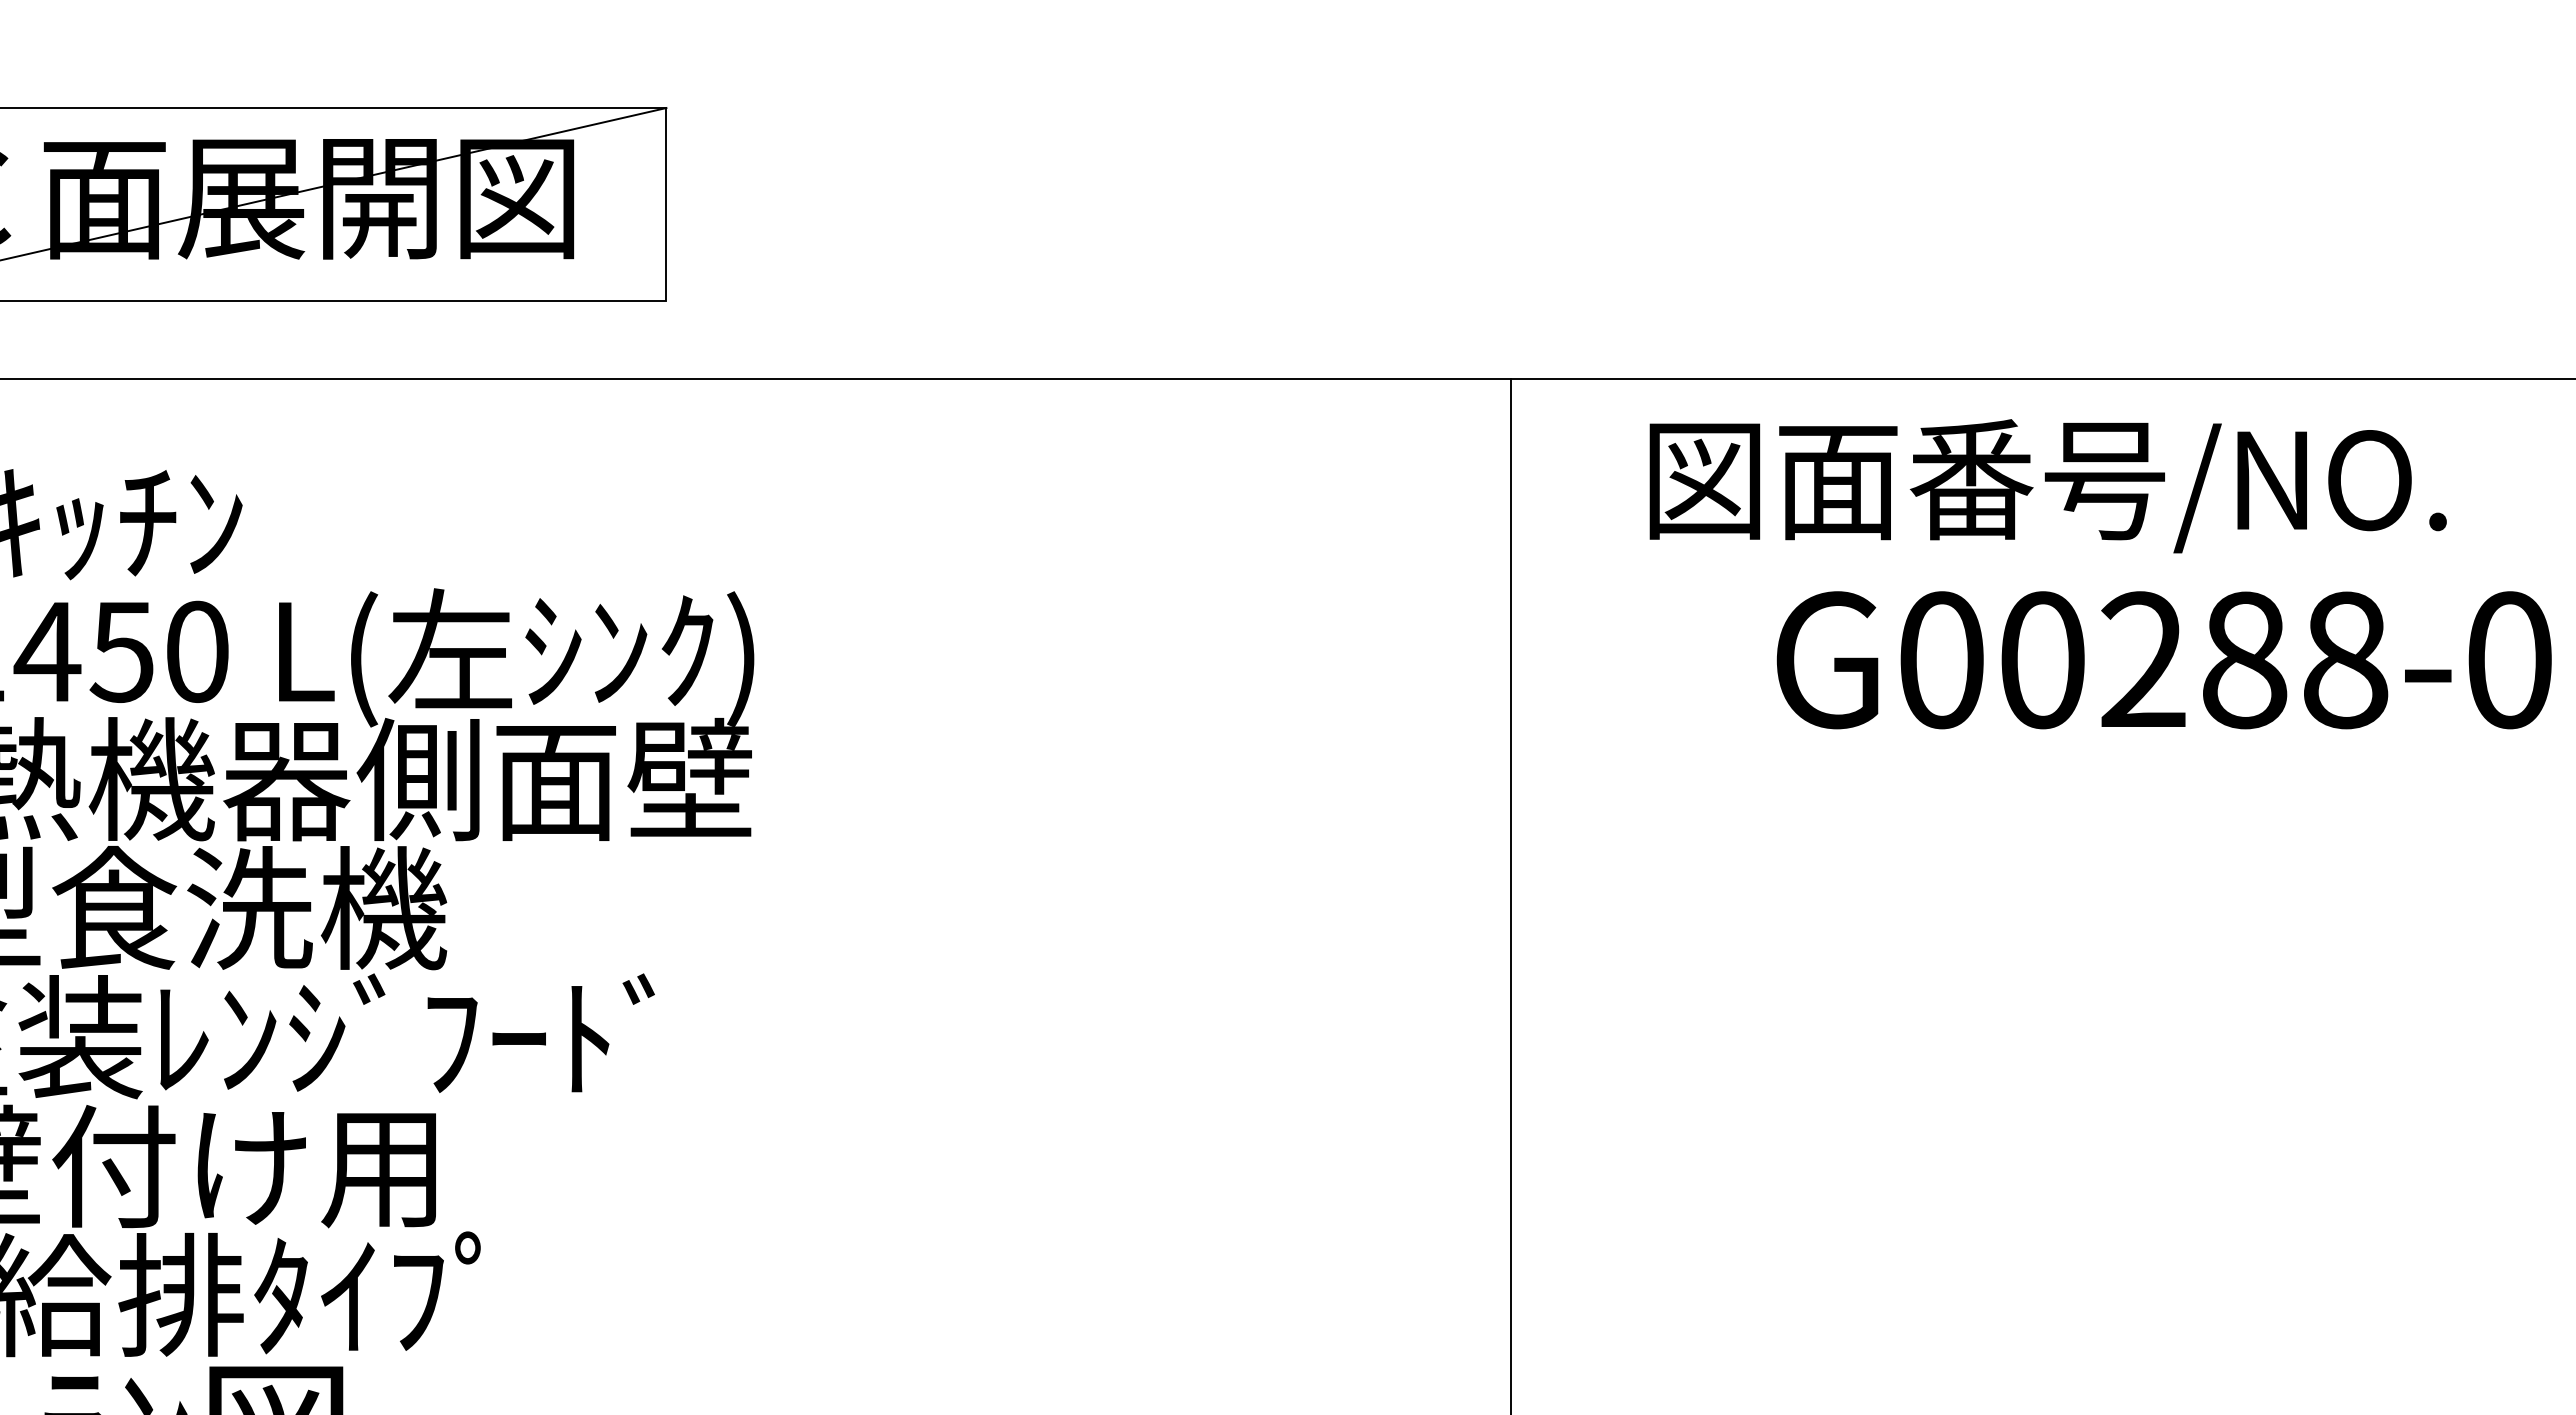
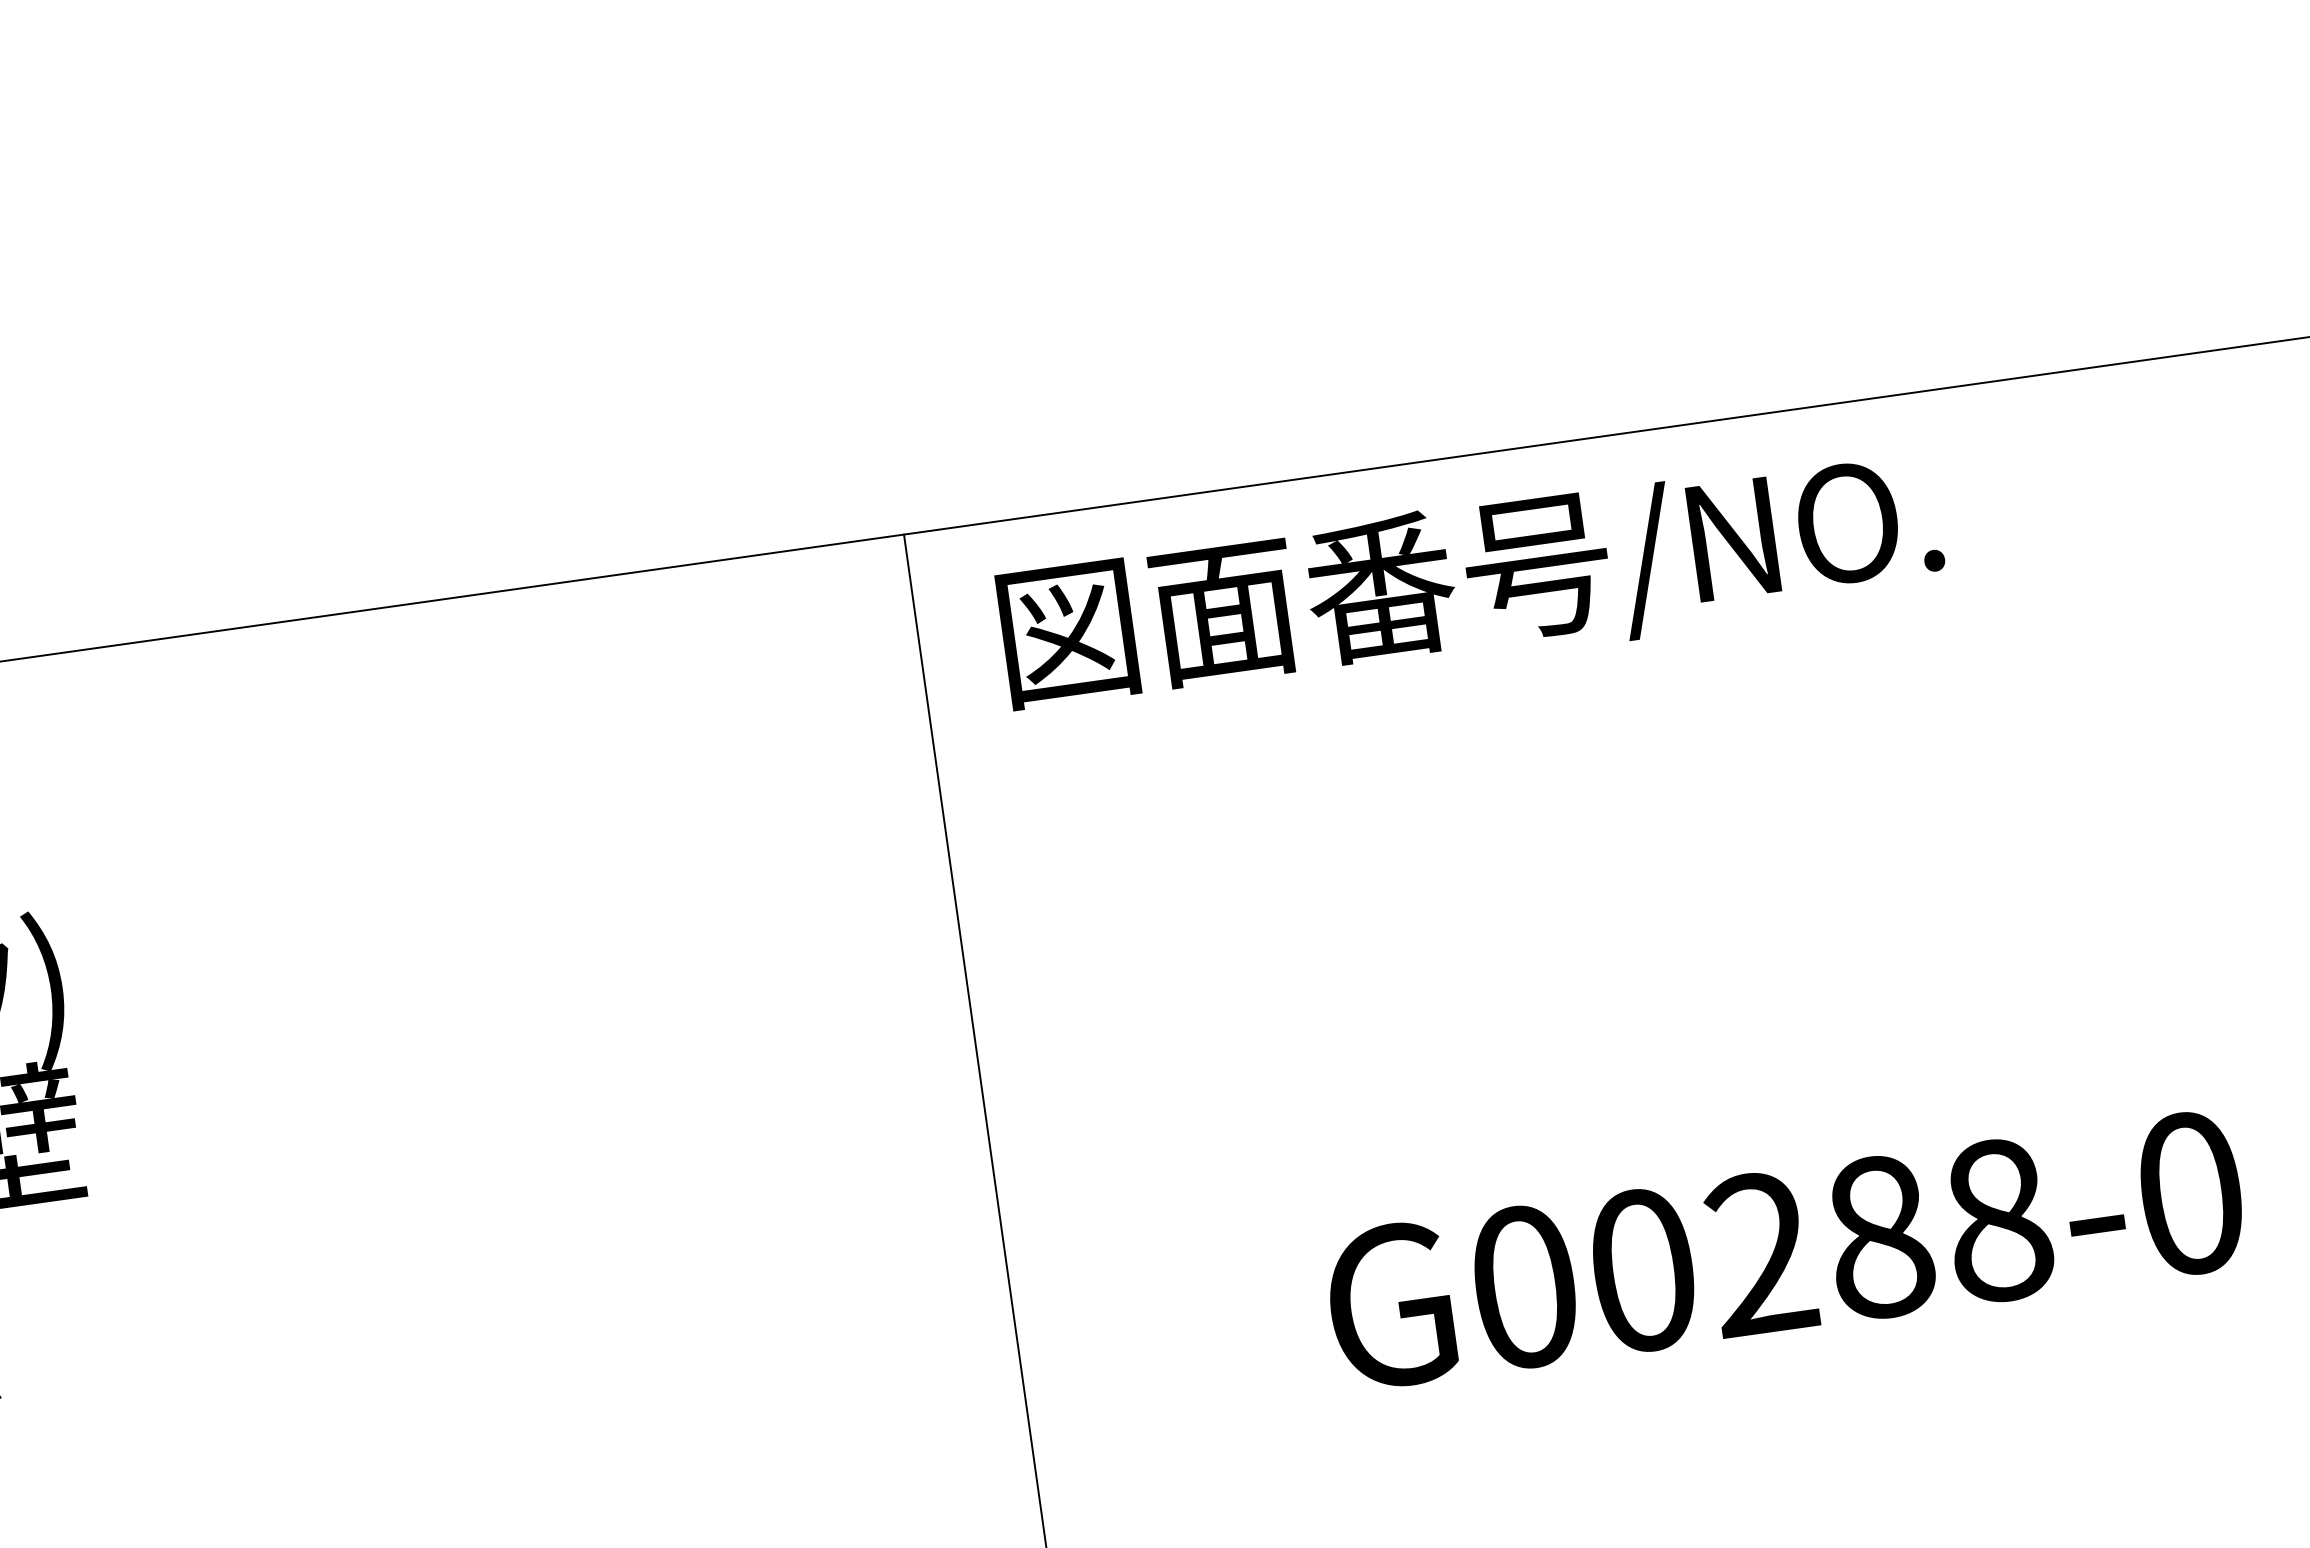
text: (2047, 486) -> (1470, 583), moved
text: (2163, 660) -> (1784, 1250), moved

